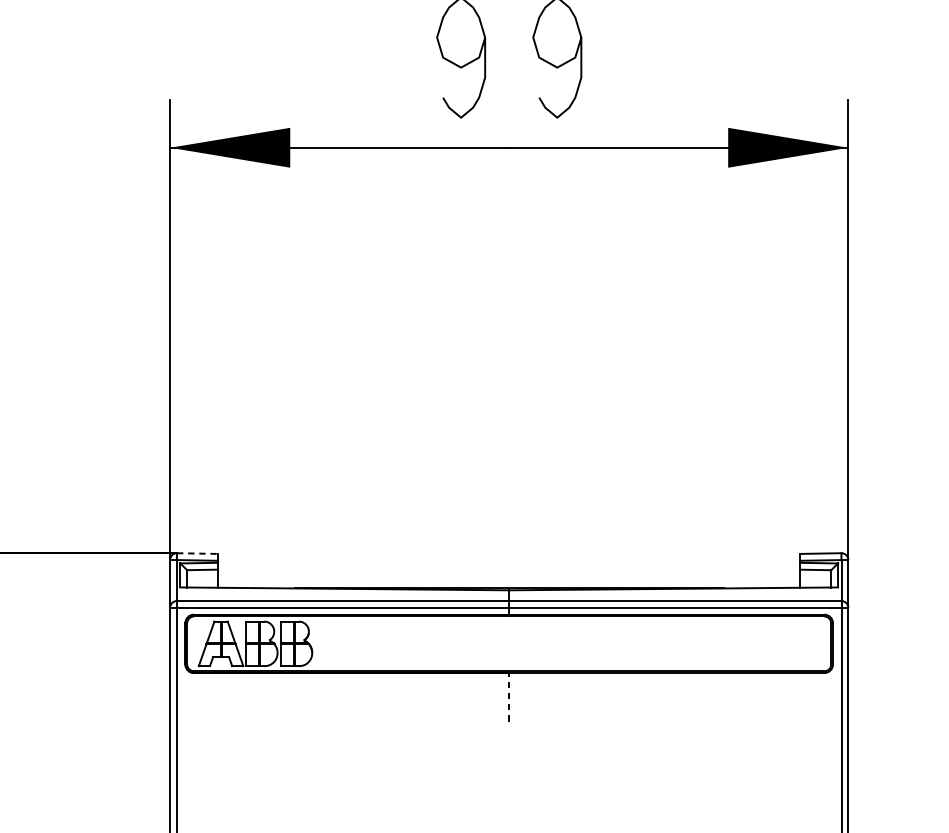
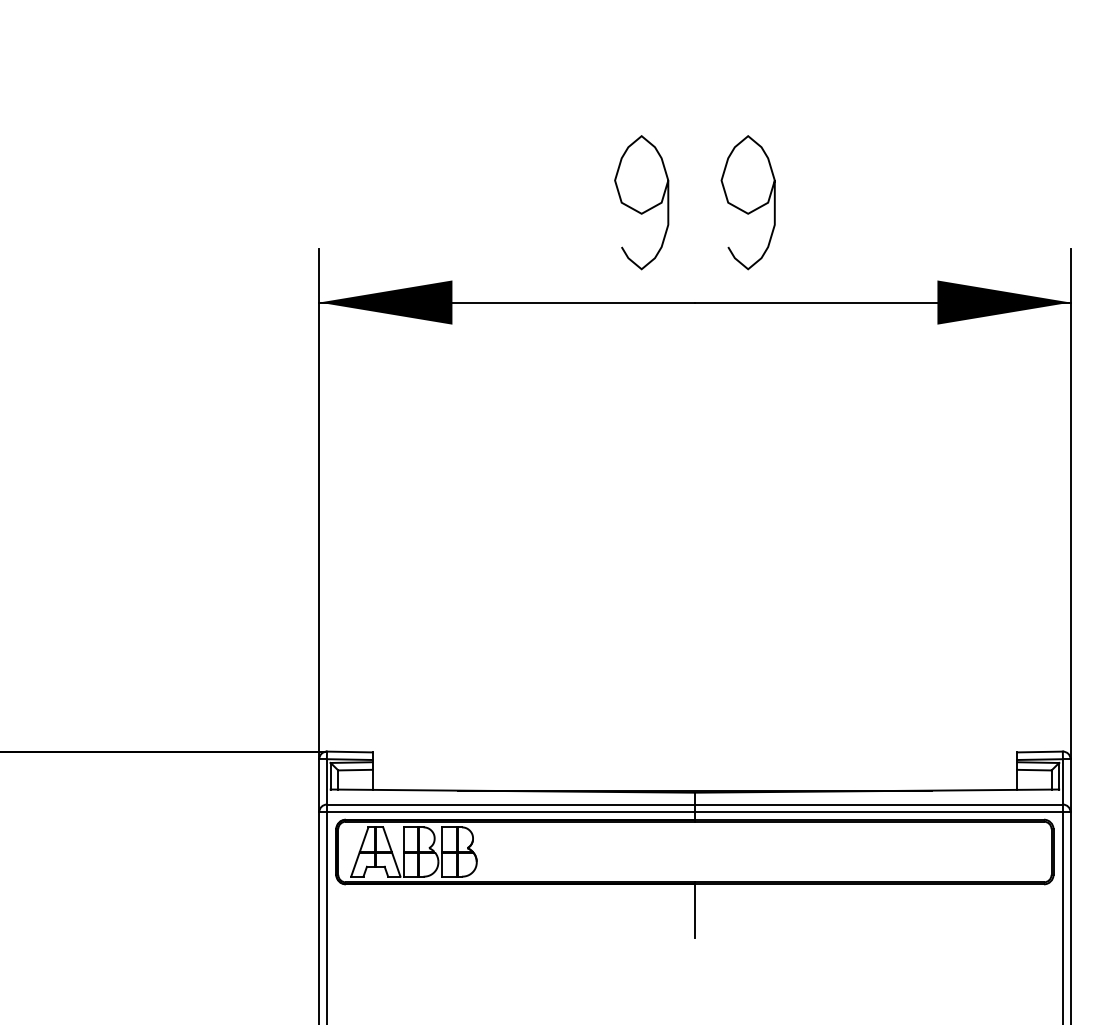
line: (197, 554) -> (349, 752), dashed -> solid
line: (508, 696) -> (694, 910), dashed -> solid

